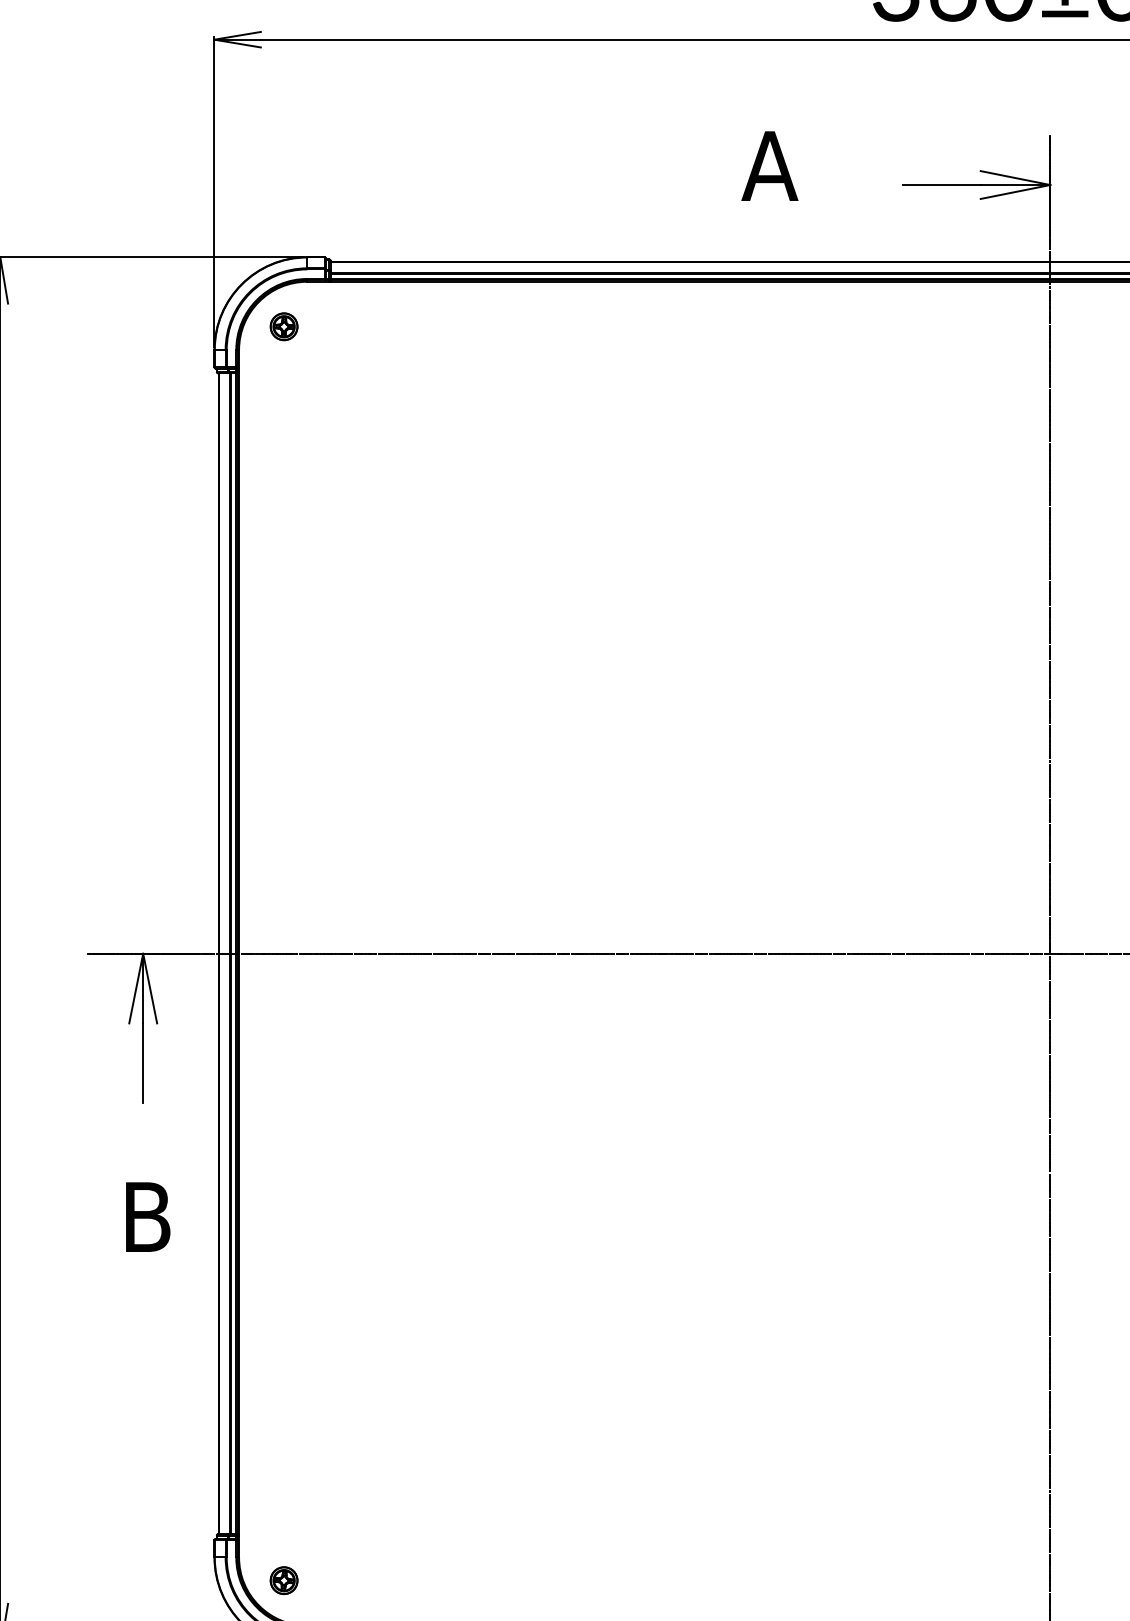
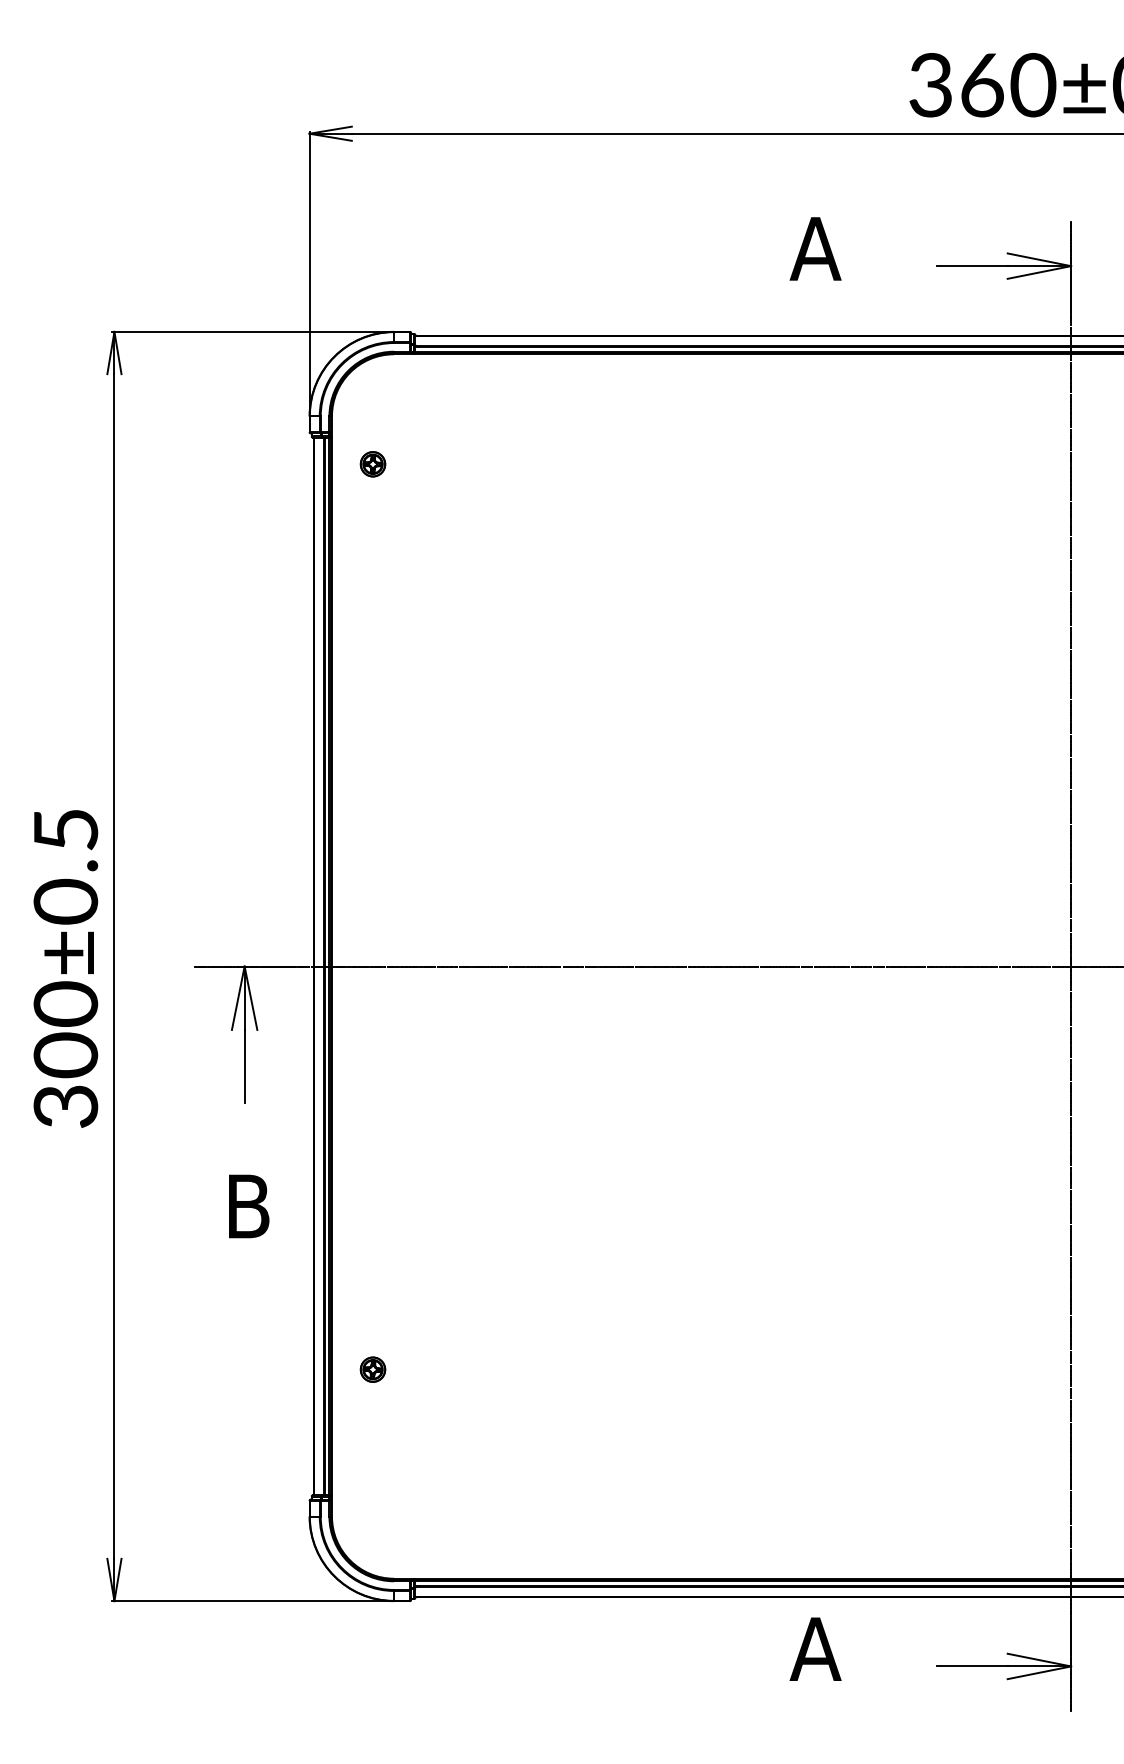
part: (283, 327) -> (372, 464), moved
part: (283, 1580) -> (372, 1369), moved

